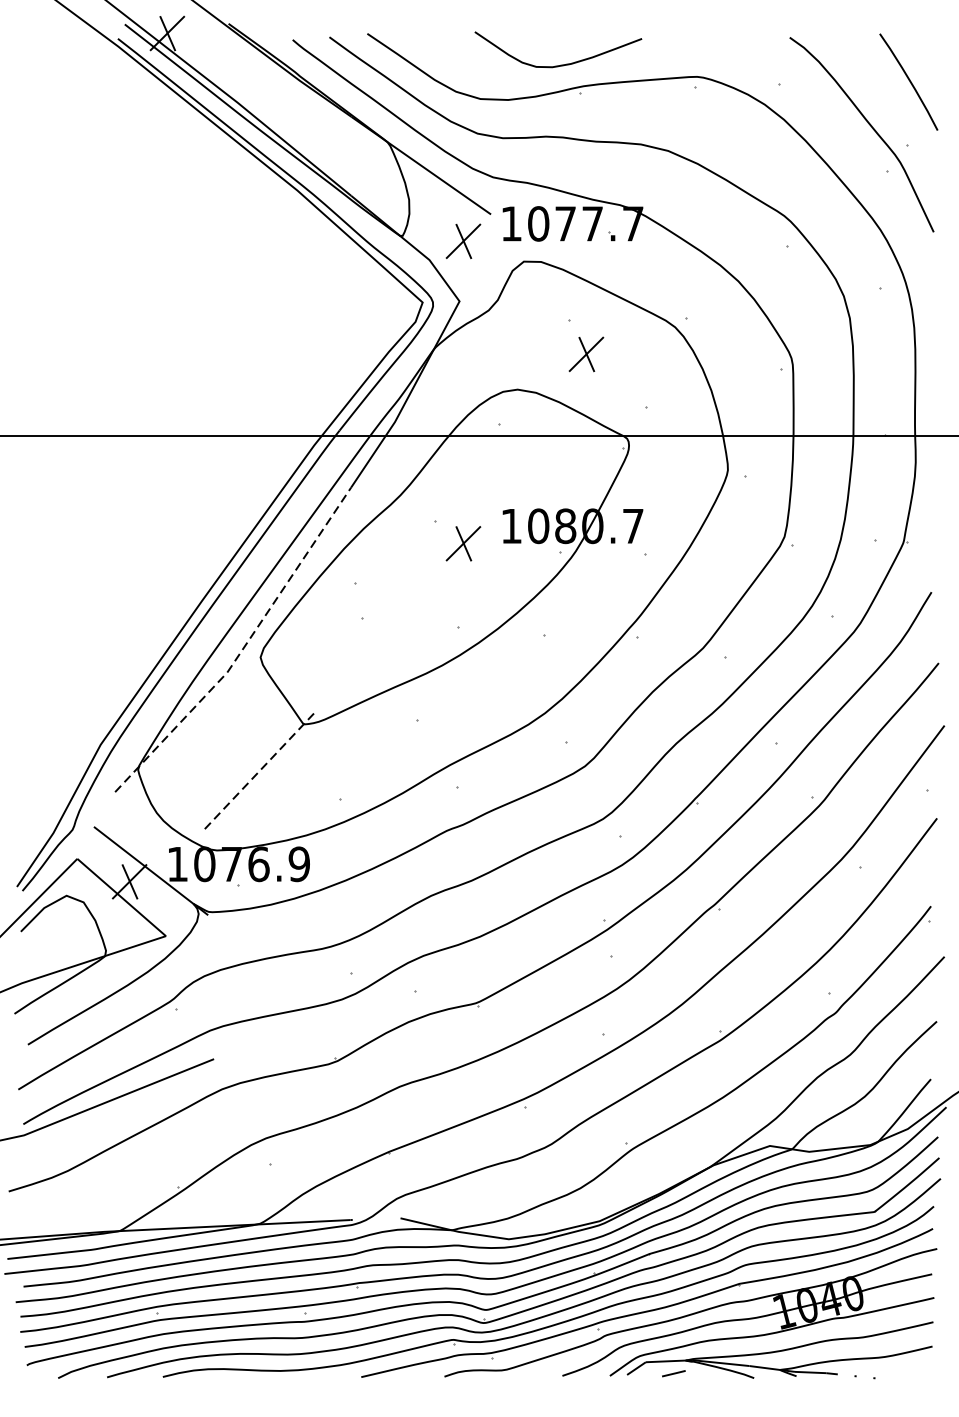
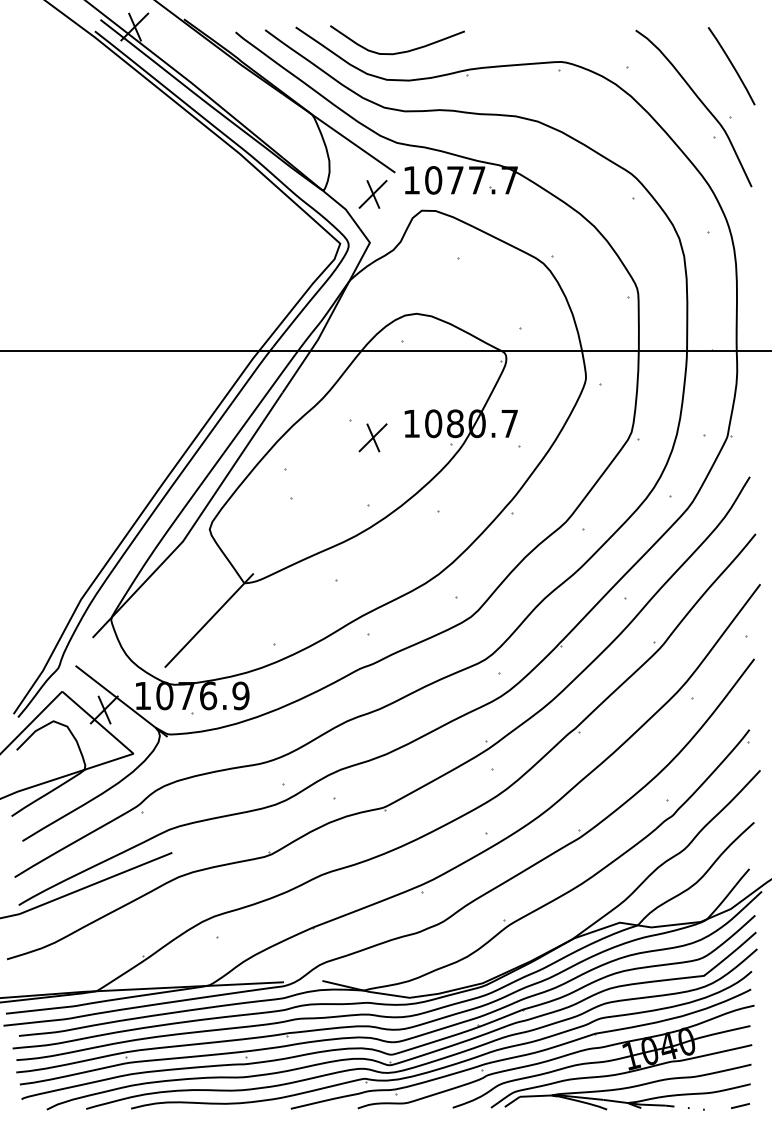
curve: (562, 63) -> (400, 51), moved
part: (585, 354) -> (471, 285), removed
line: (242, 648) -> (195, 522), dashed -> solid
line: (260, 770) -> (209, 620), dashed -> solid
line: (673, 1374) -> (740, 1106), moved

